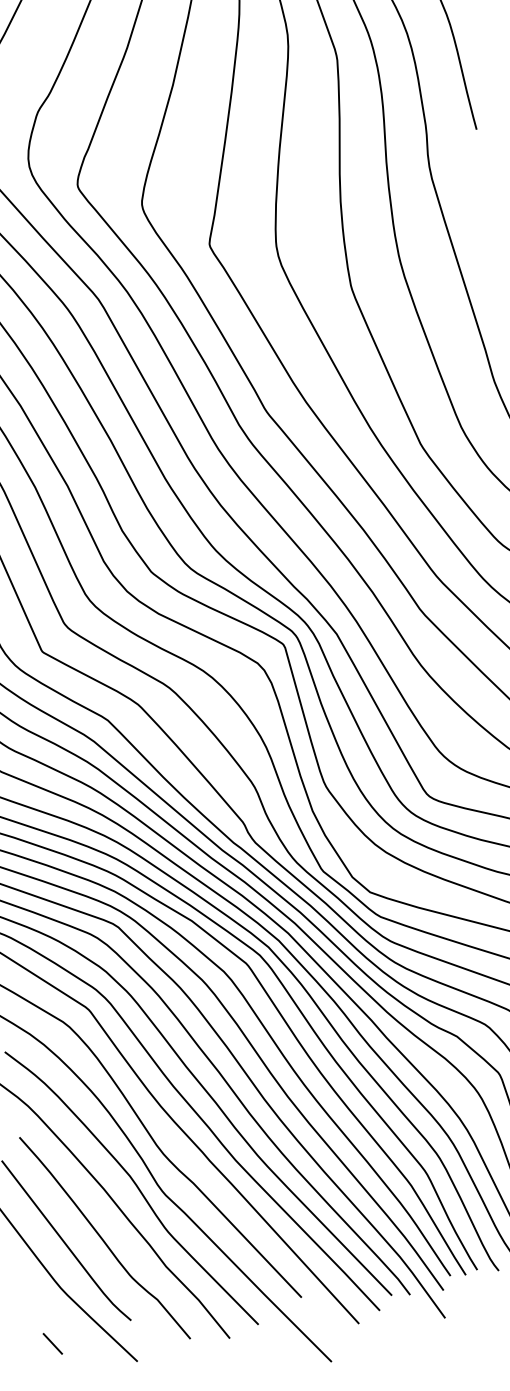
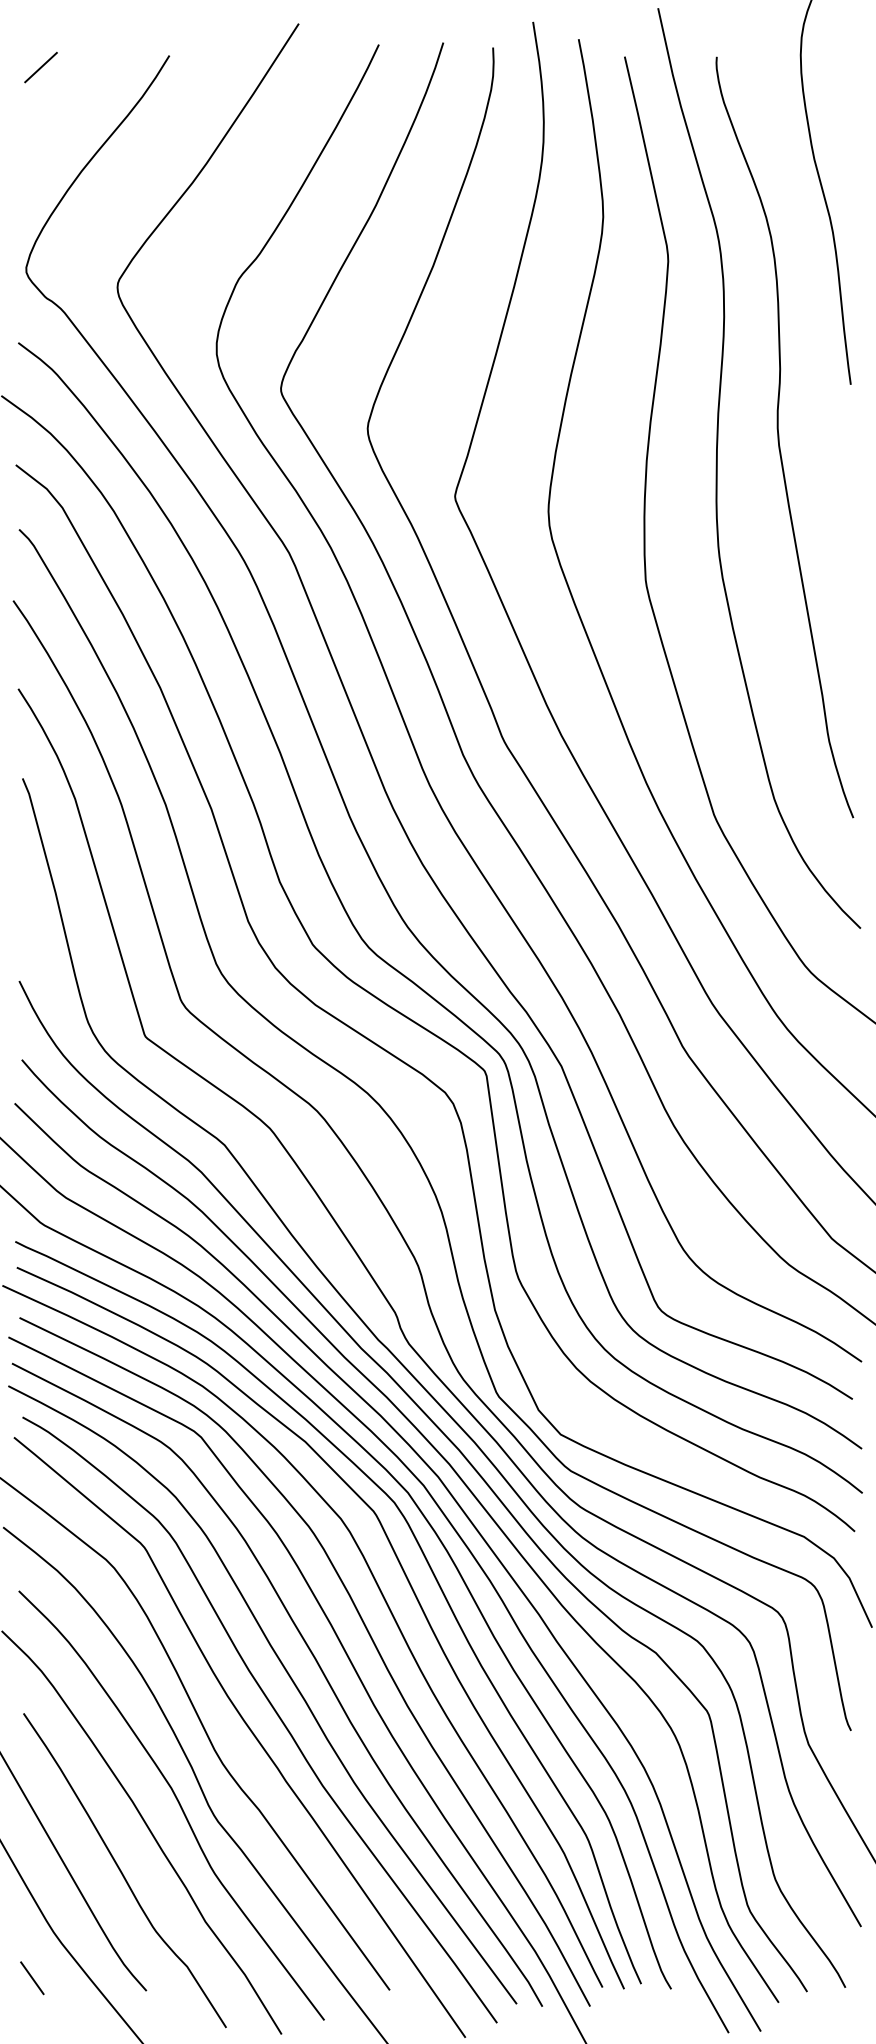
line: (52, 1344) -> (32, 1978), moved

